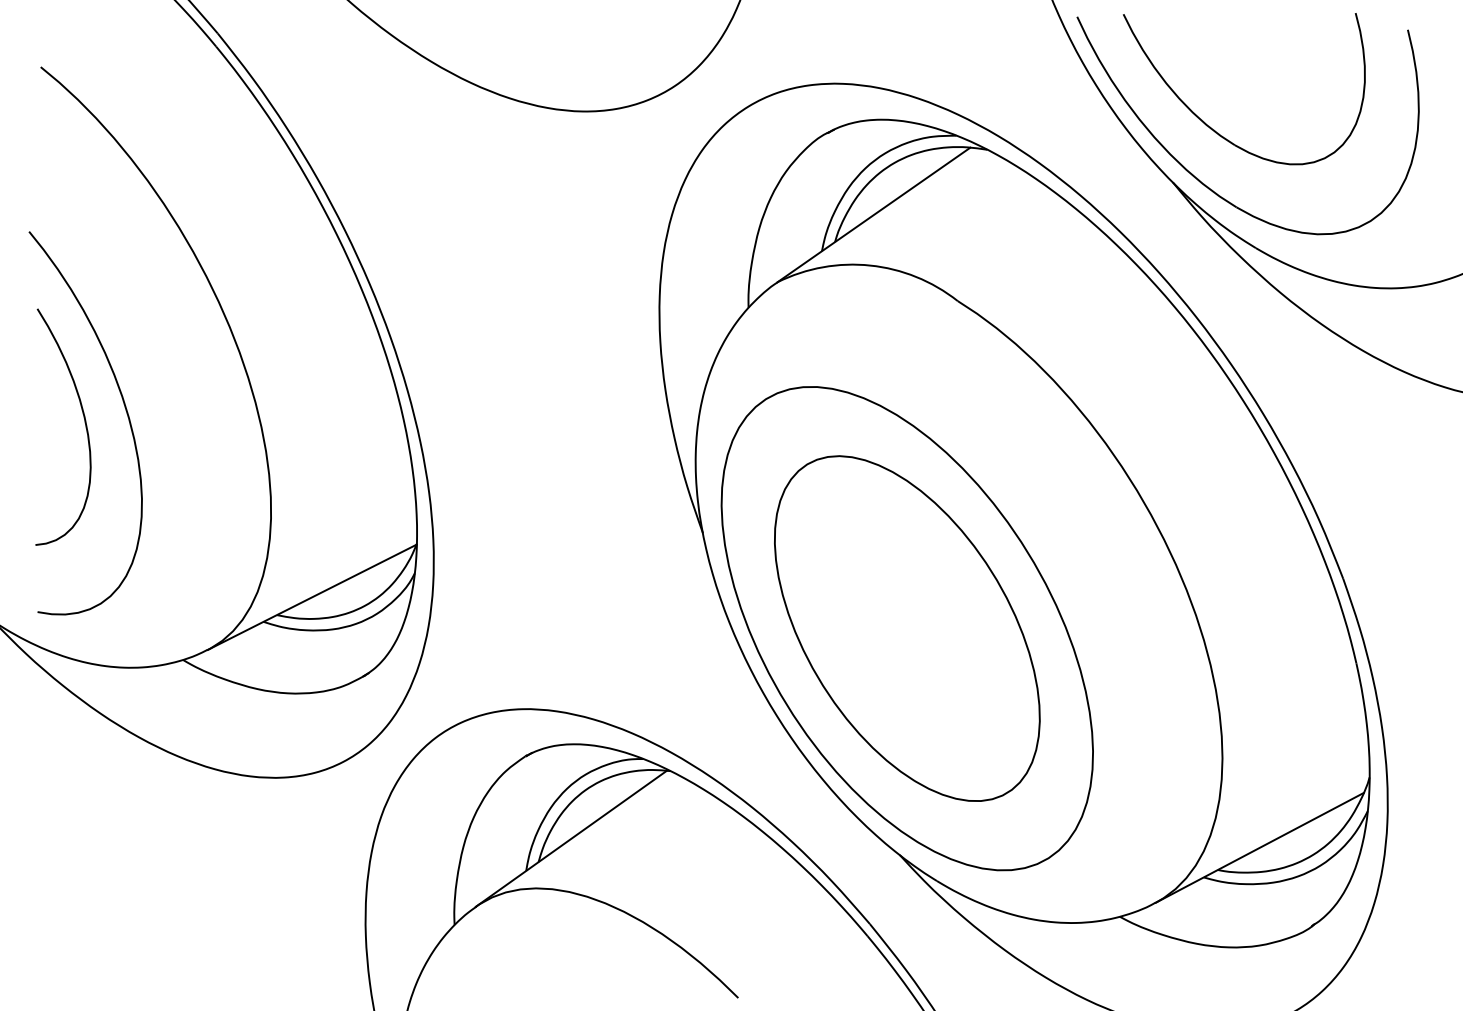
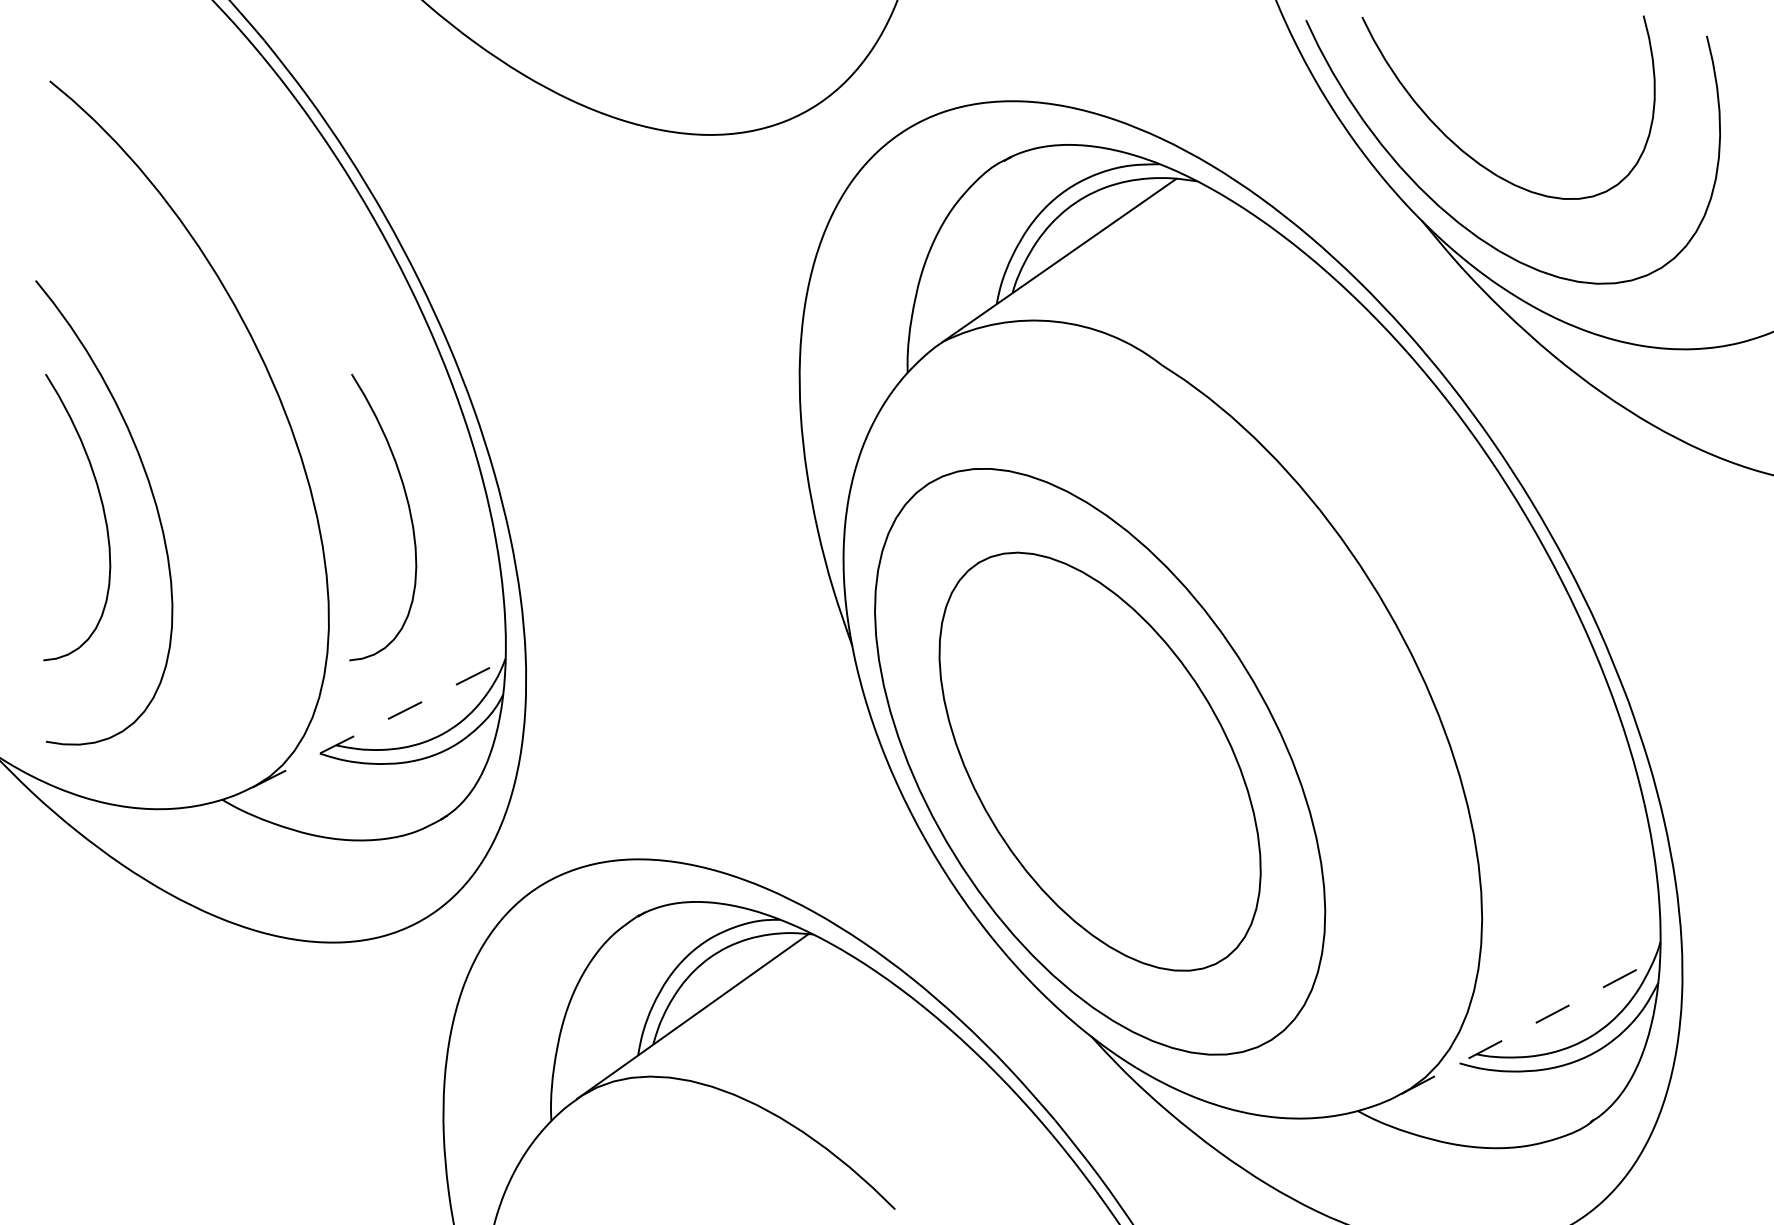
curve: (337, 424) -> (409, 514), added
line: (311, 597) -> (378, 723), solid -> dashed
line: (1259, 847) -> (1527, 1027), solid -> dashed

